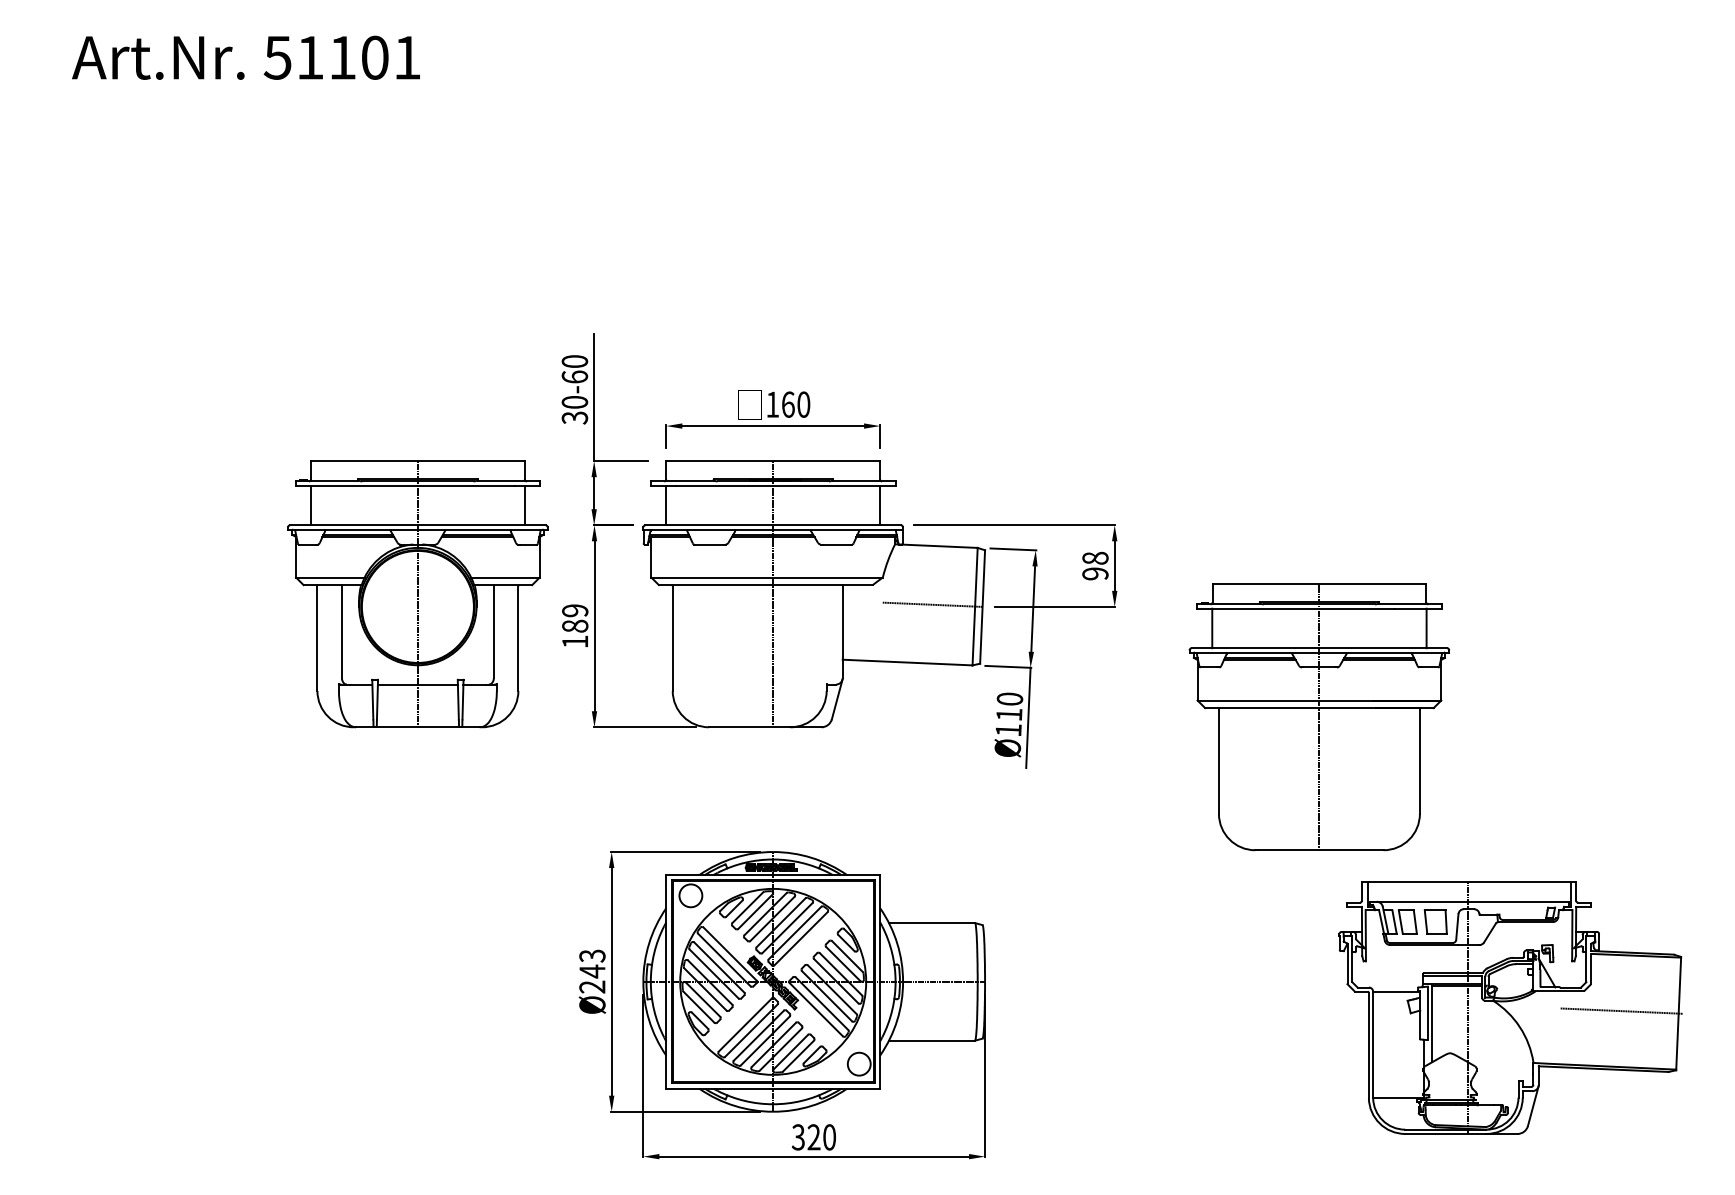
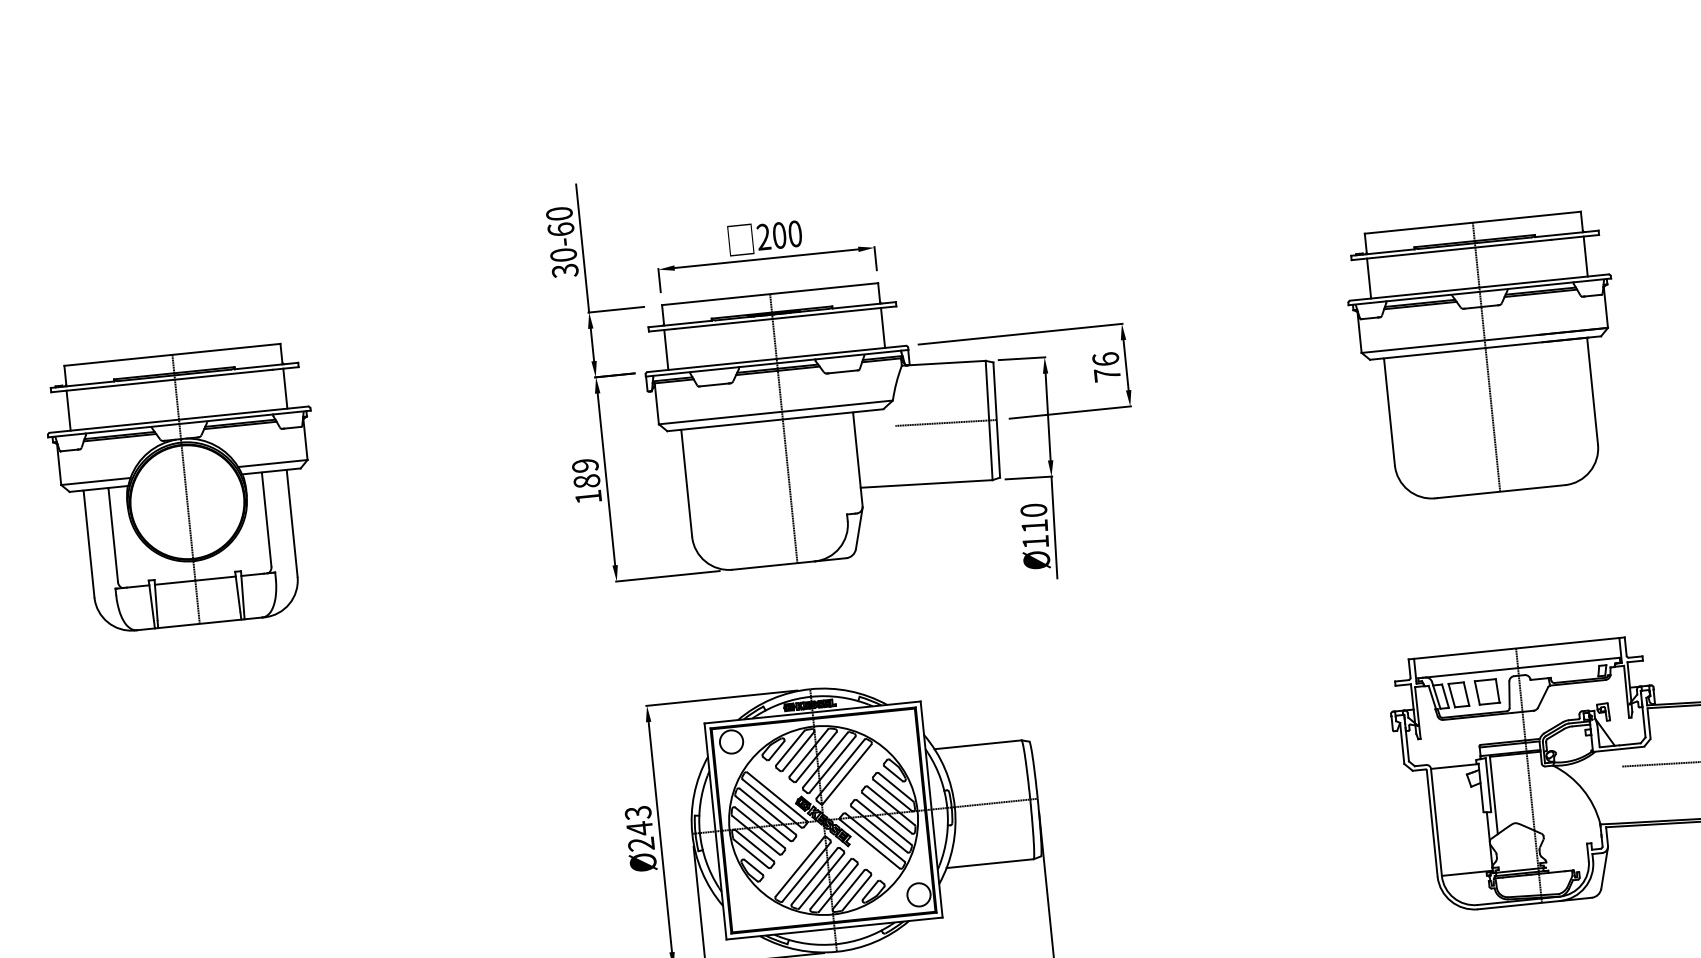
text: (780, 404) -> (771, 236), 160 -> 200
text: (1095, 565) -> (1106, 366), 98 -> 76
part: (417, 594) -> (185, 489), moved
part: (1319, 717) -> (1486, 357), moved

